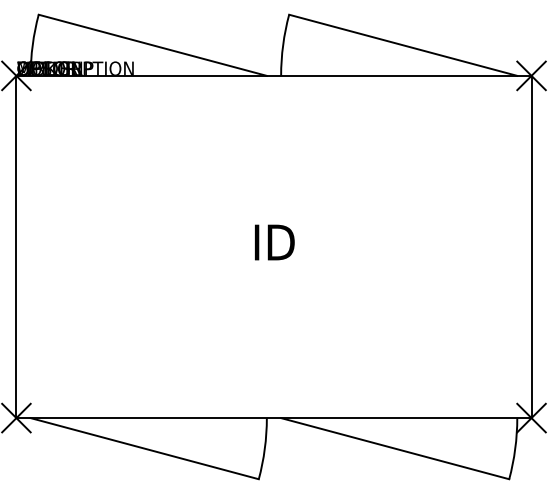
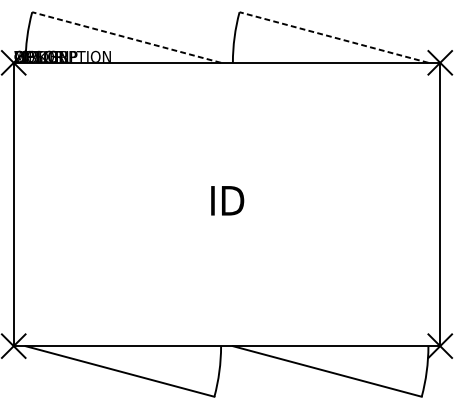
line: (152, 45) -> (126, 37), solid -> dashed
line: (402, 45) -> (333, 37), solid -> dashed

